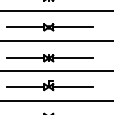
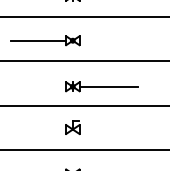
line: (73, 27) -> (109, 40), removed
line: (25, 58) -> (38, 86), removed
line: (25, 87) -> (38, 130), removed
line: (72, 87) -> (108, 130), removed

